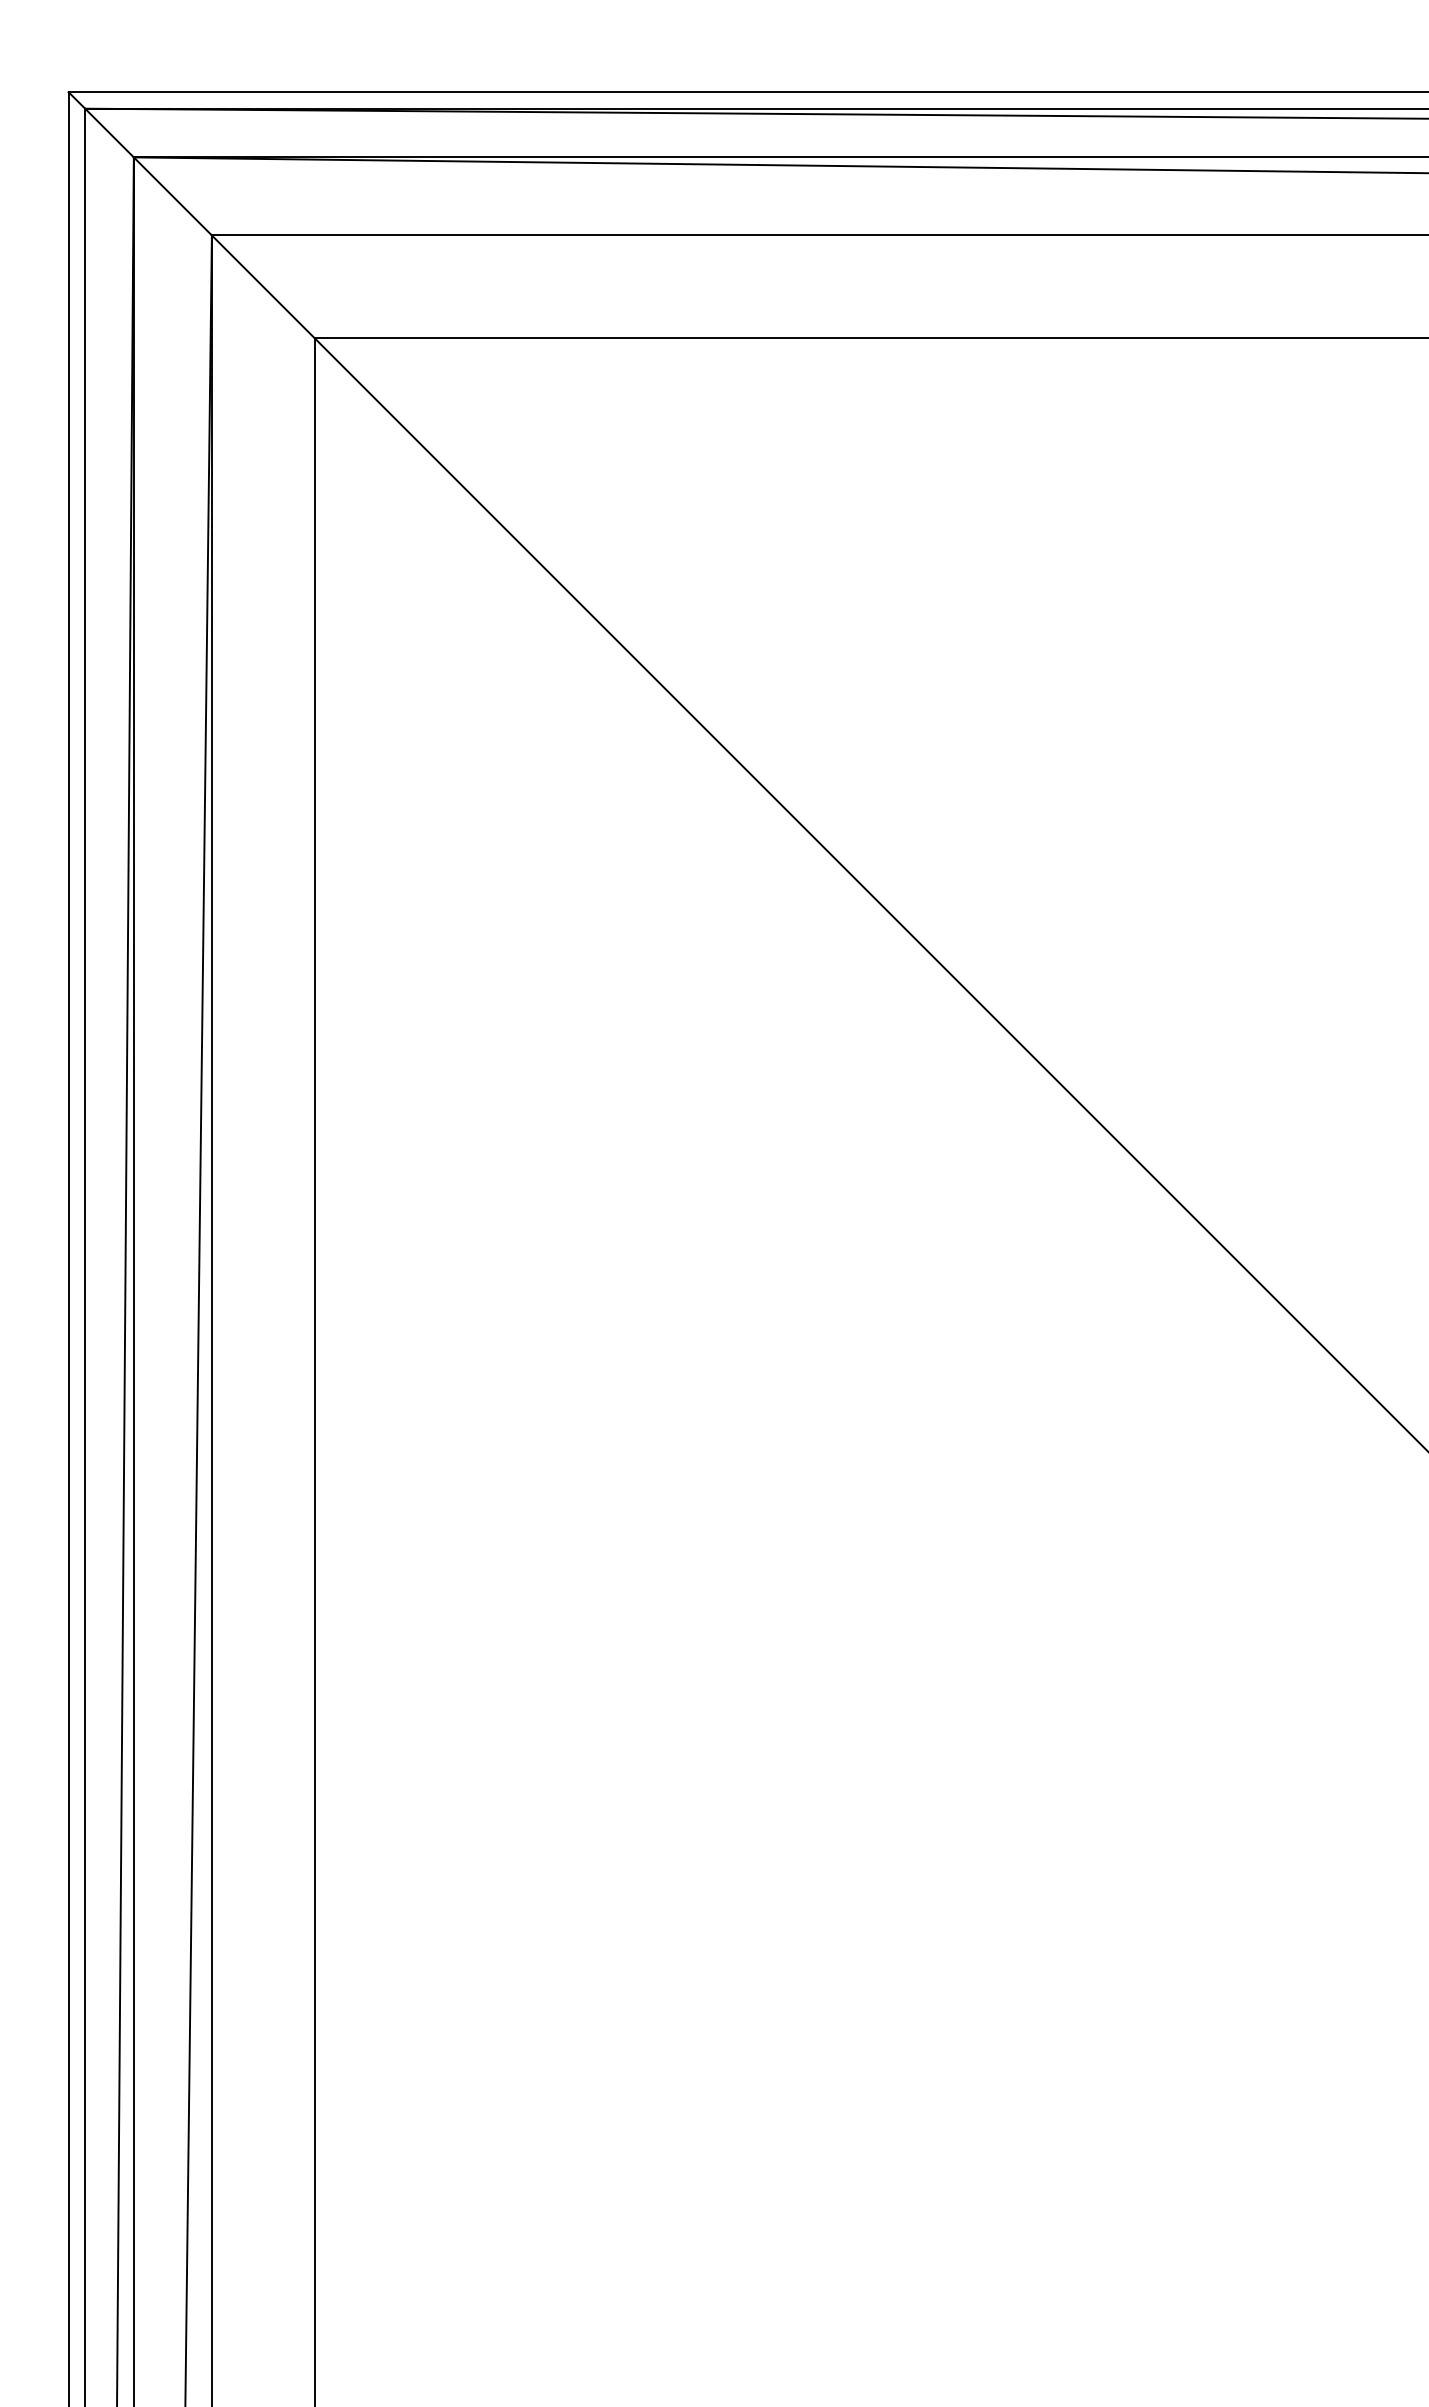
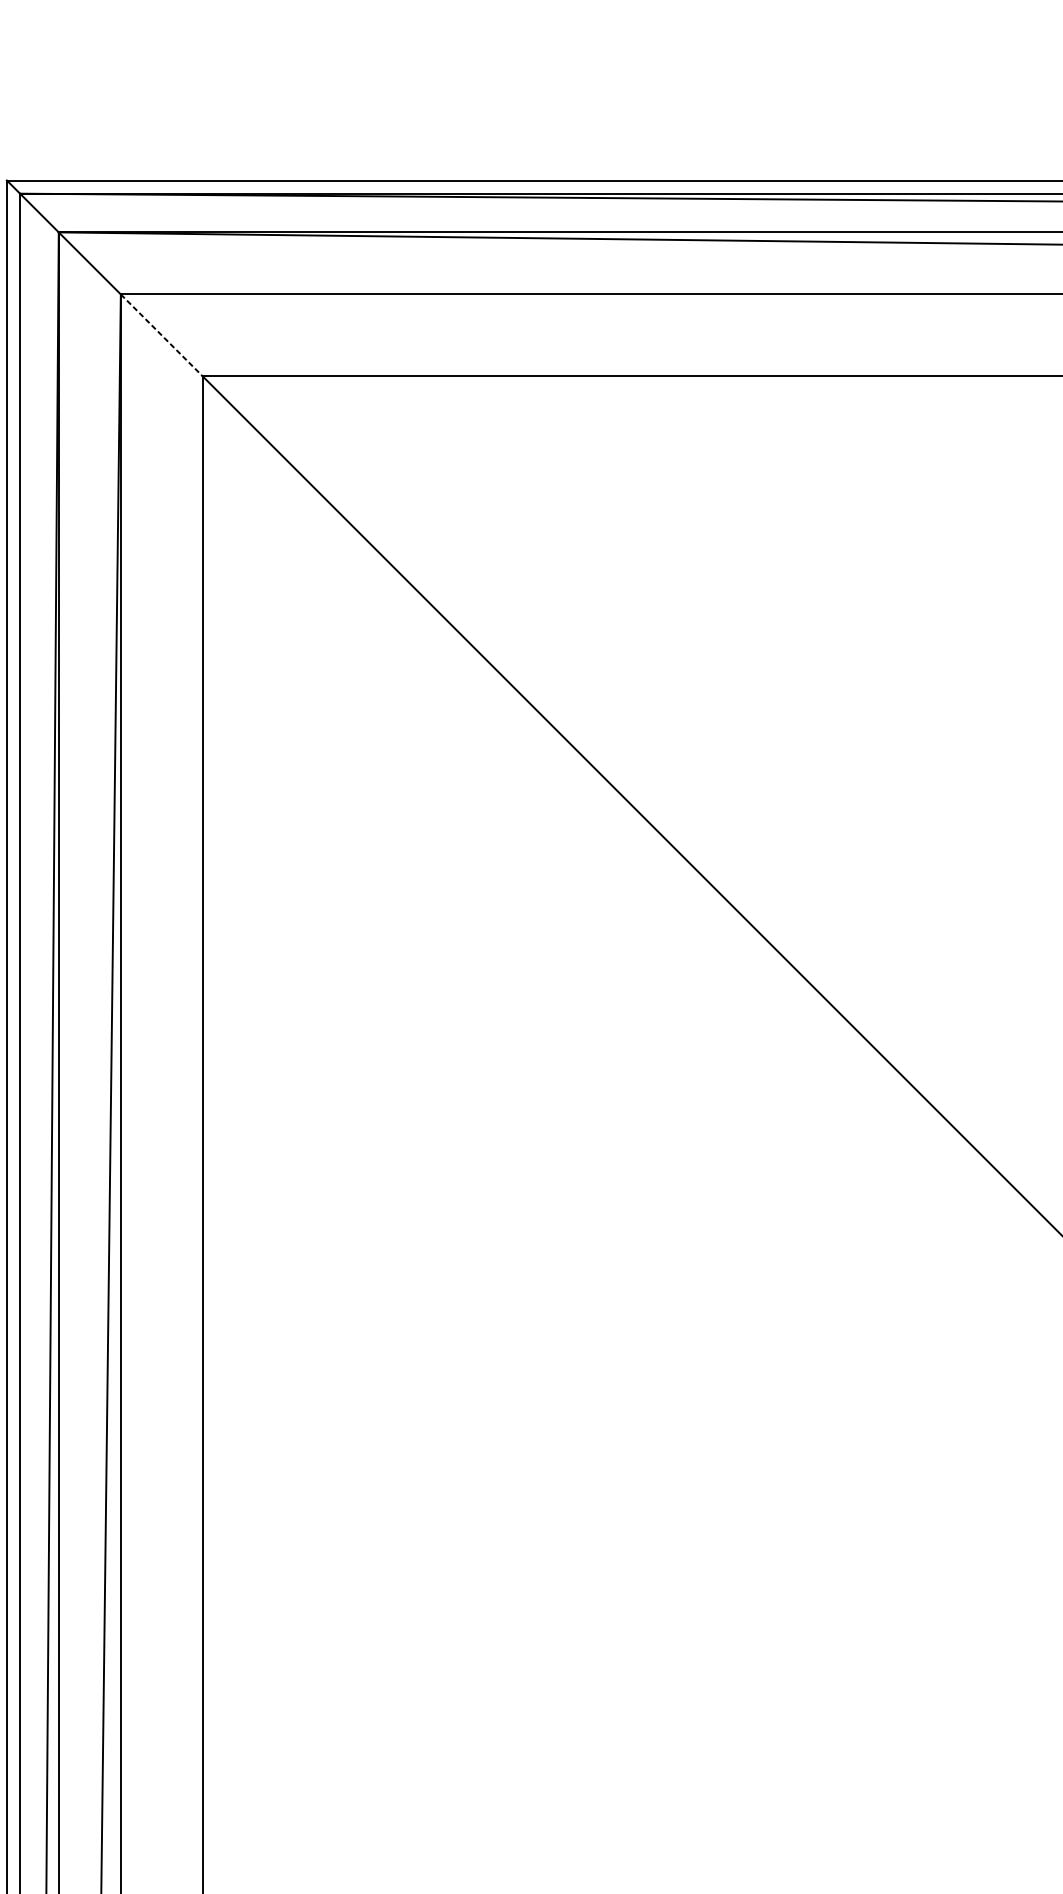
line: (263, 286) -> (161, 335), solid -> dashed

